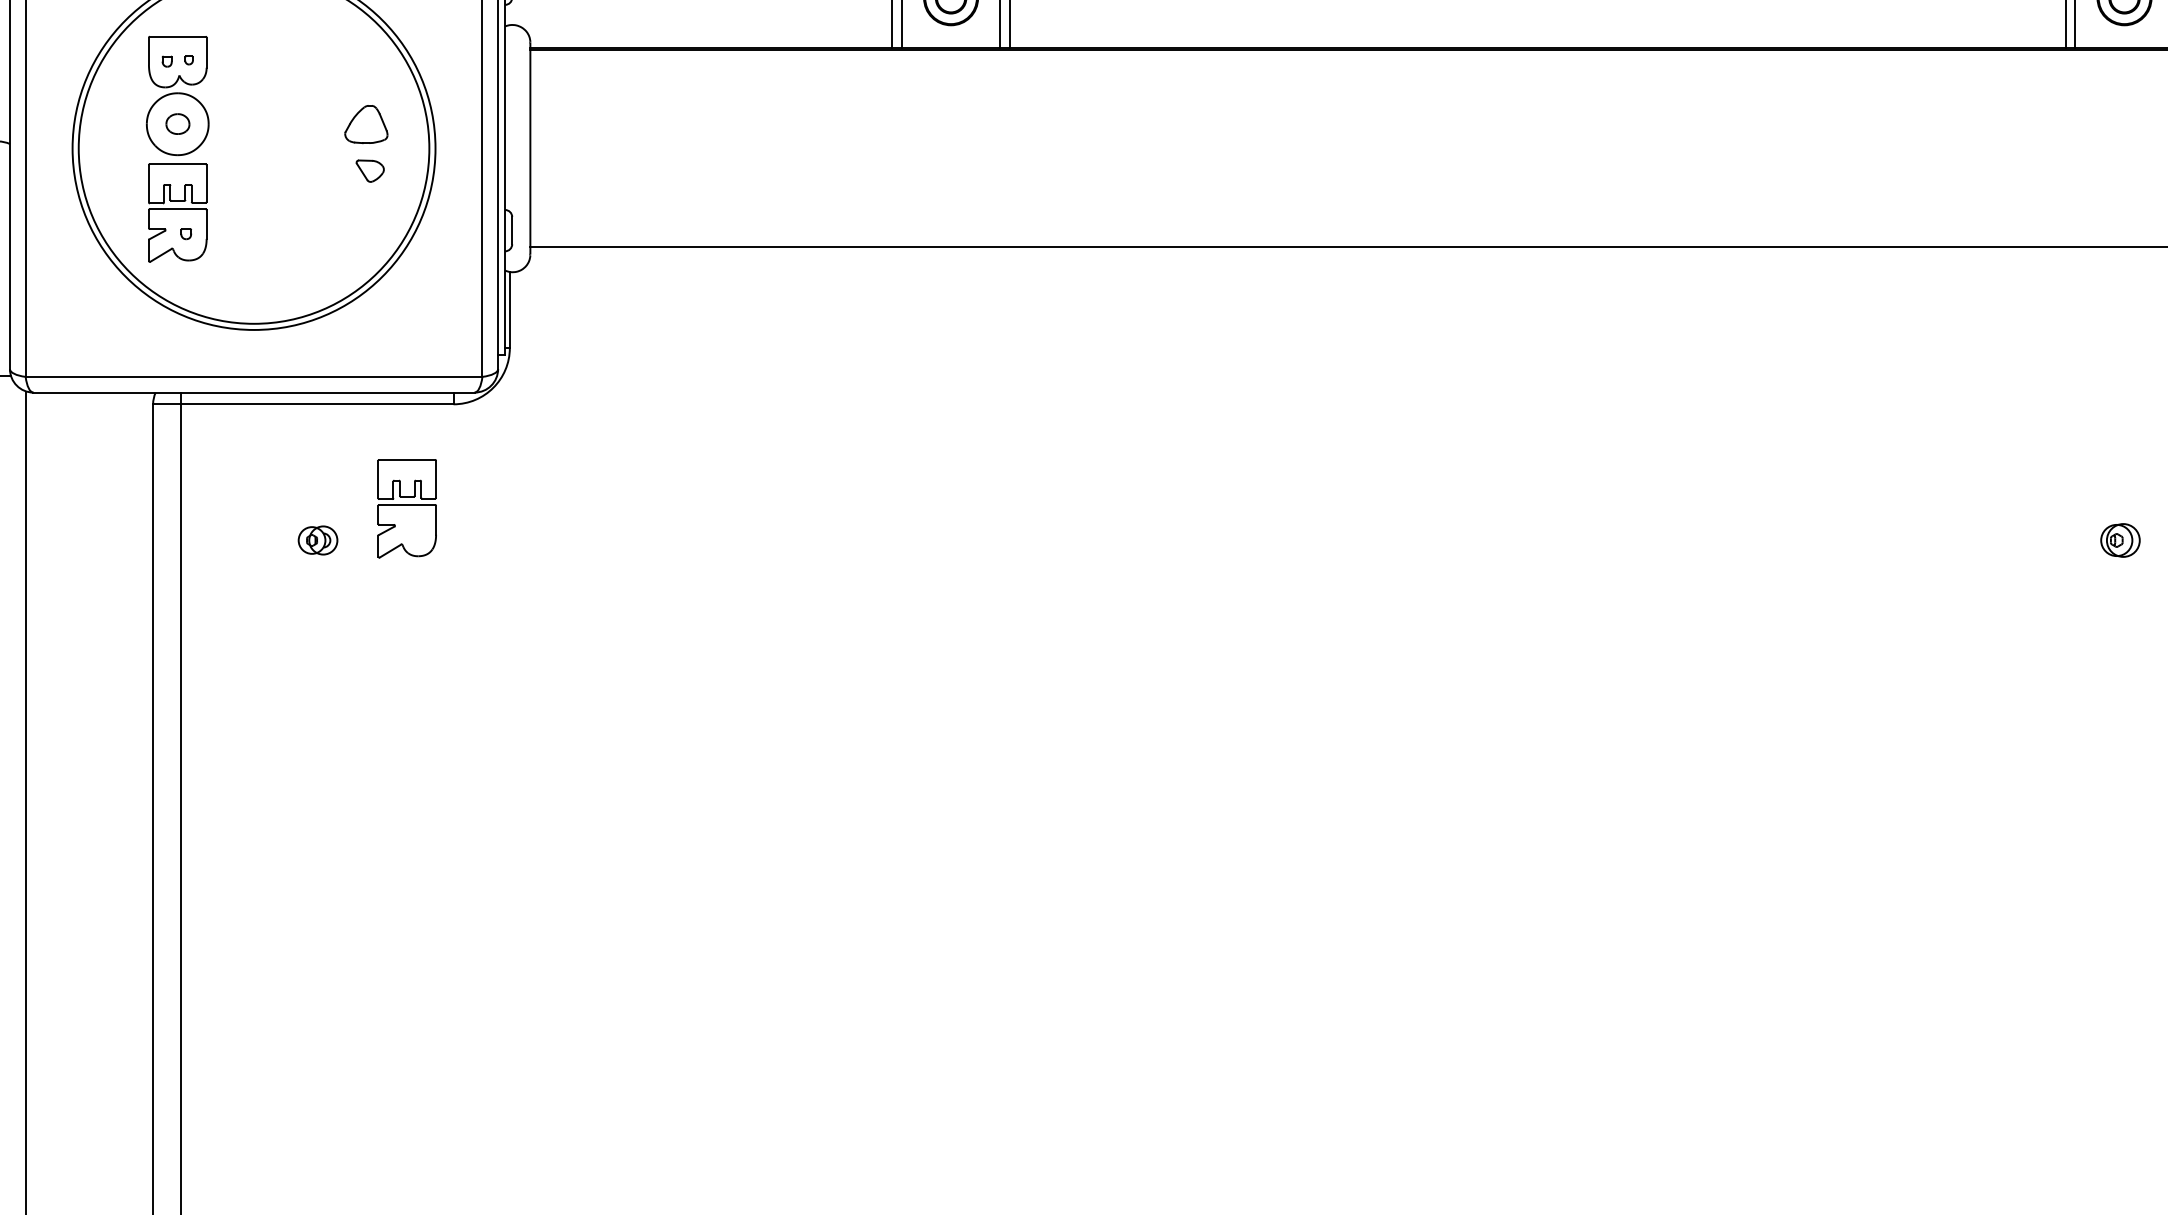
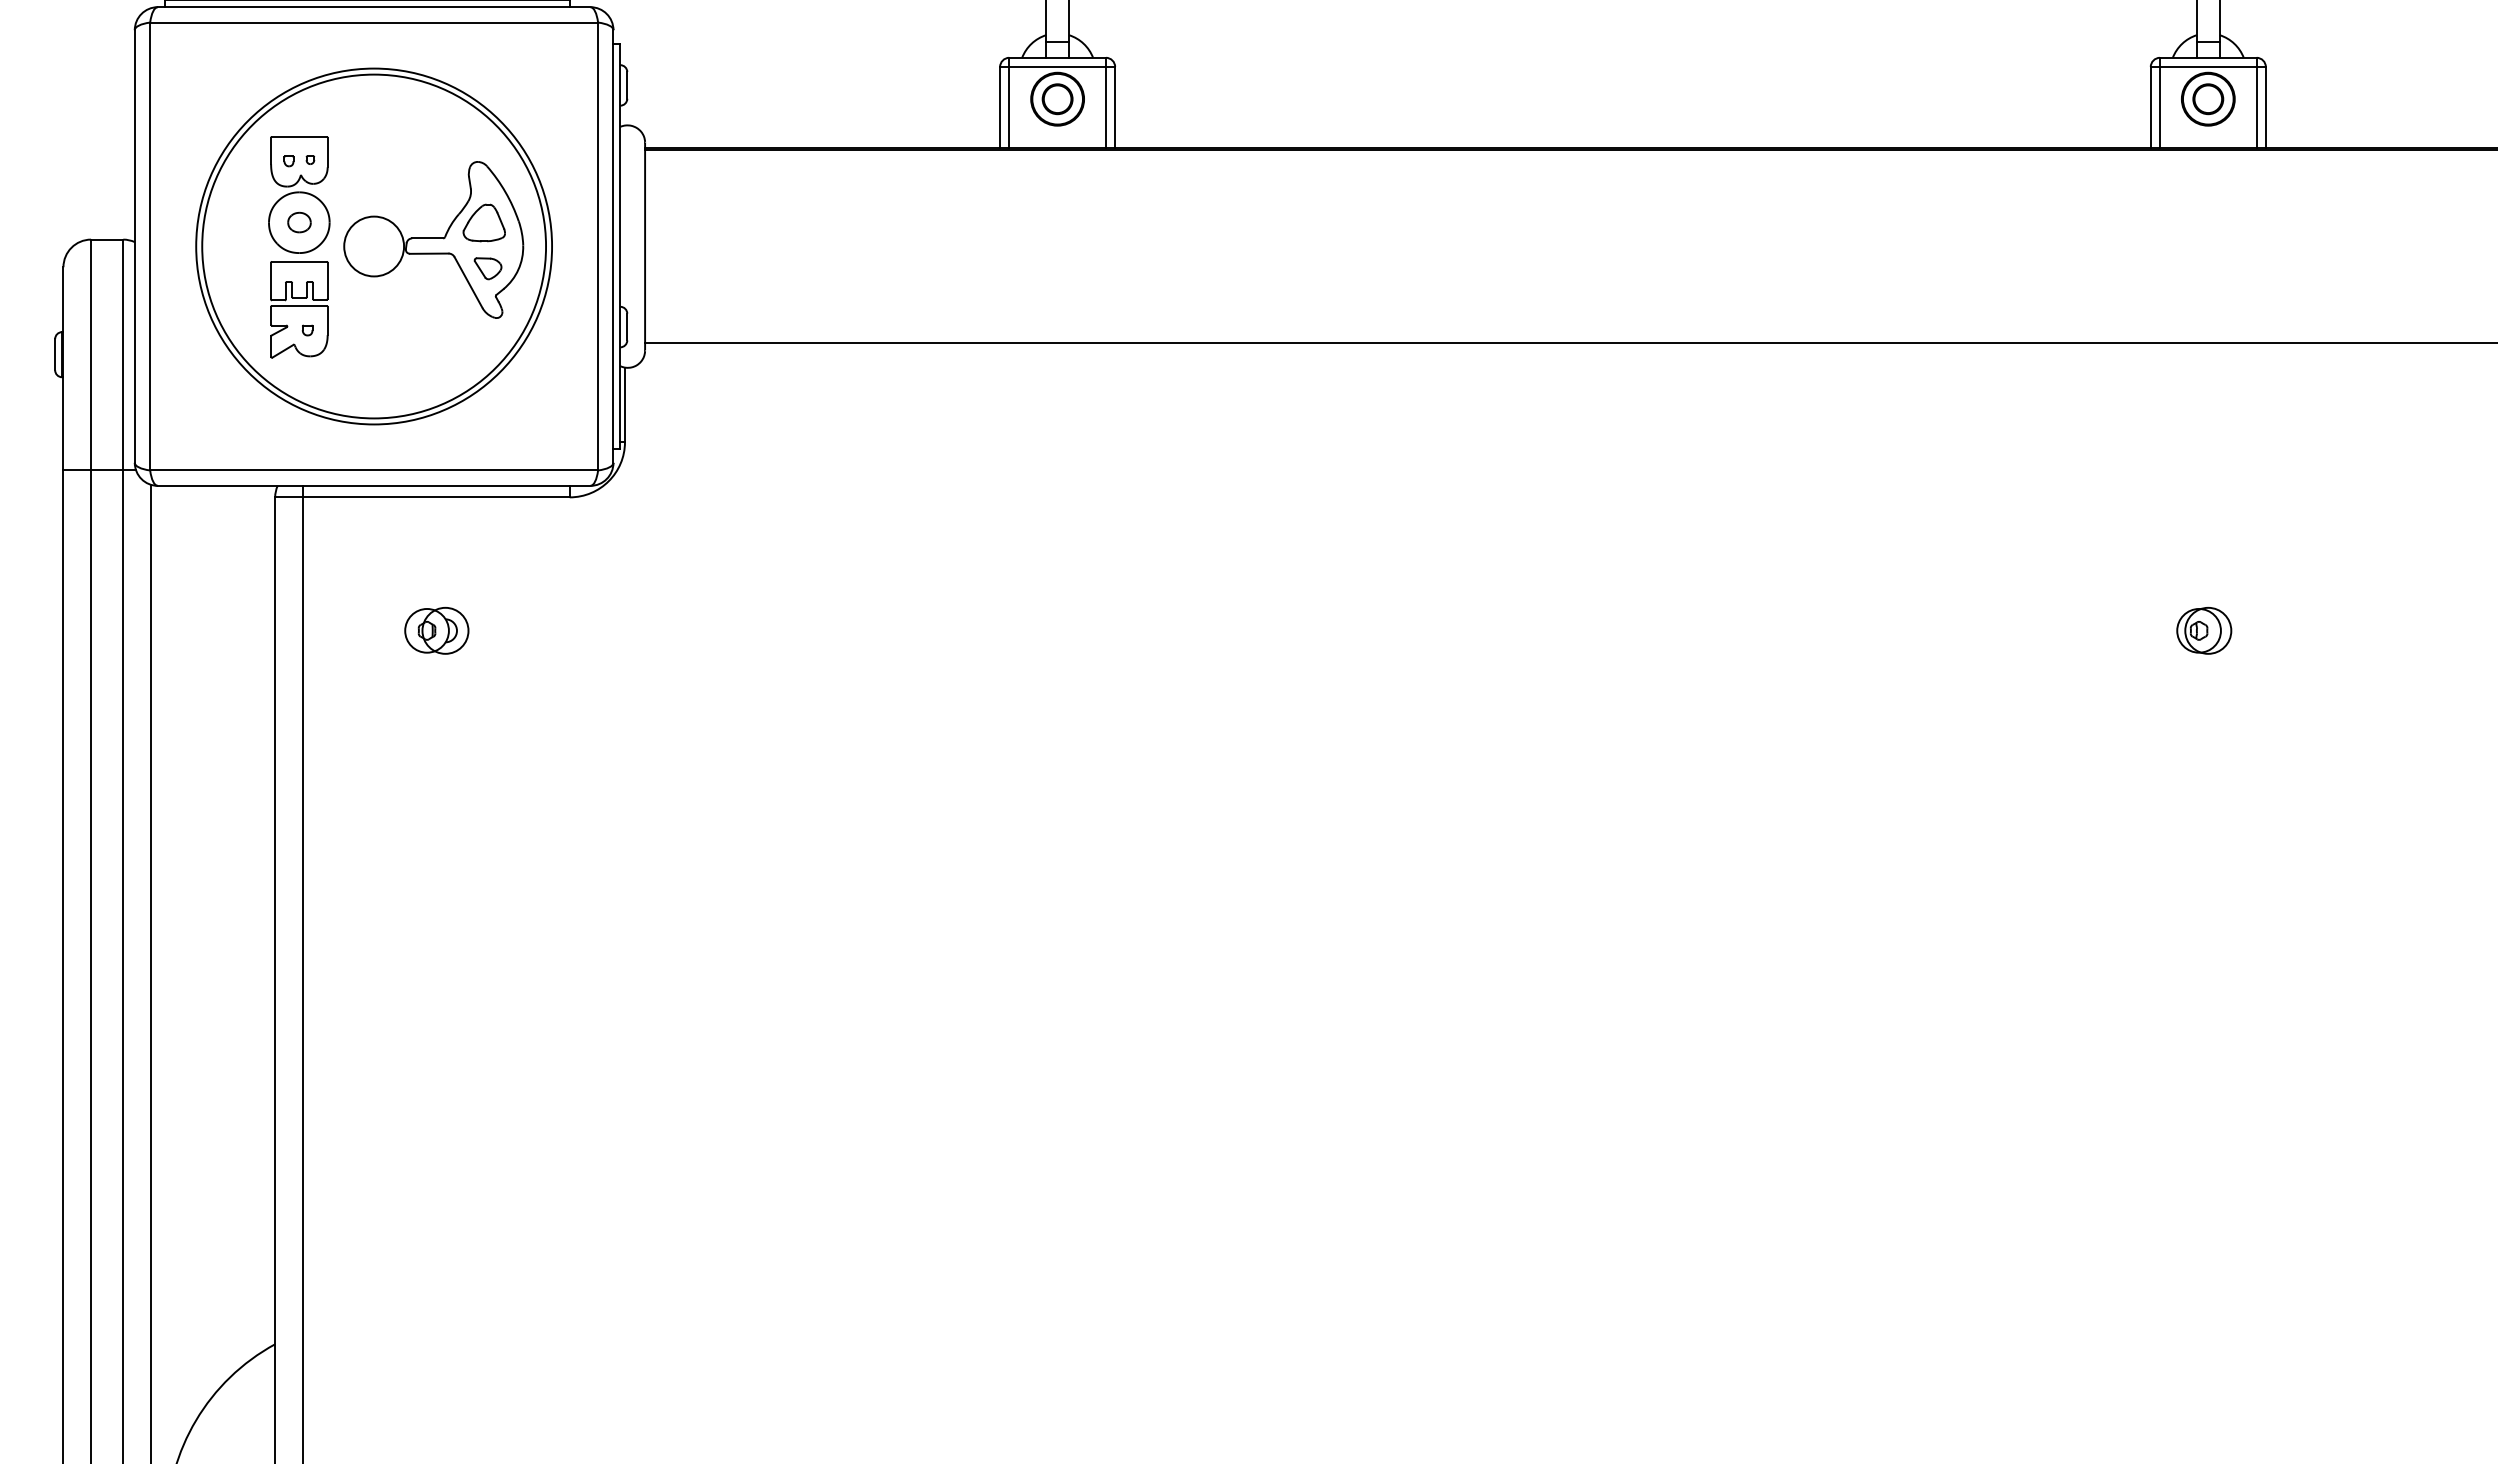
part: (314, 141) -> (433, 239), added
part: (407, 508) -> (524, 599), removed
part: (317, 540) -> (436, 630), size x1.67
part: (2120, 540) -> (2204, 630), size x1.43

